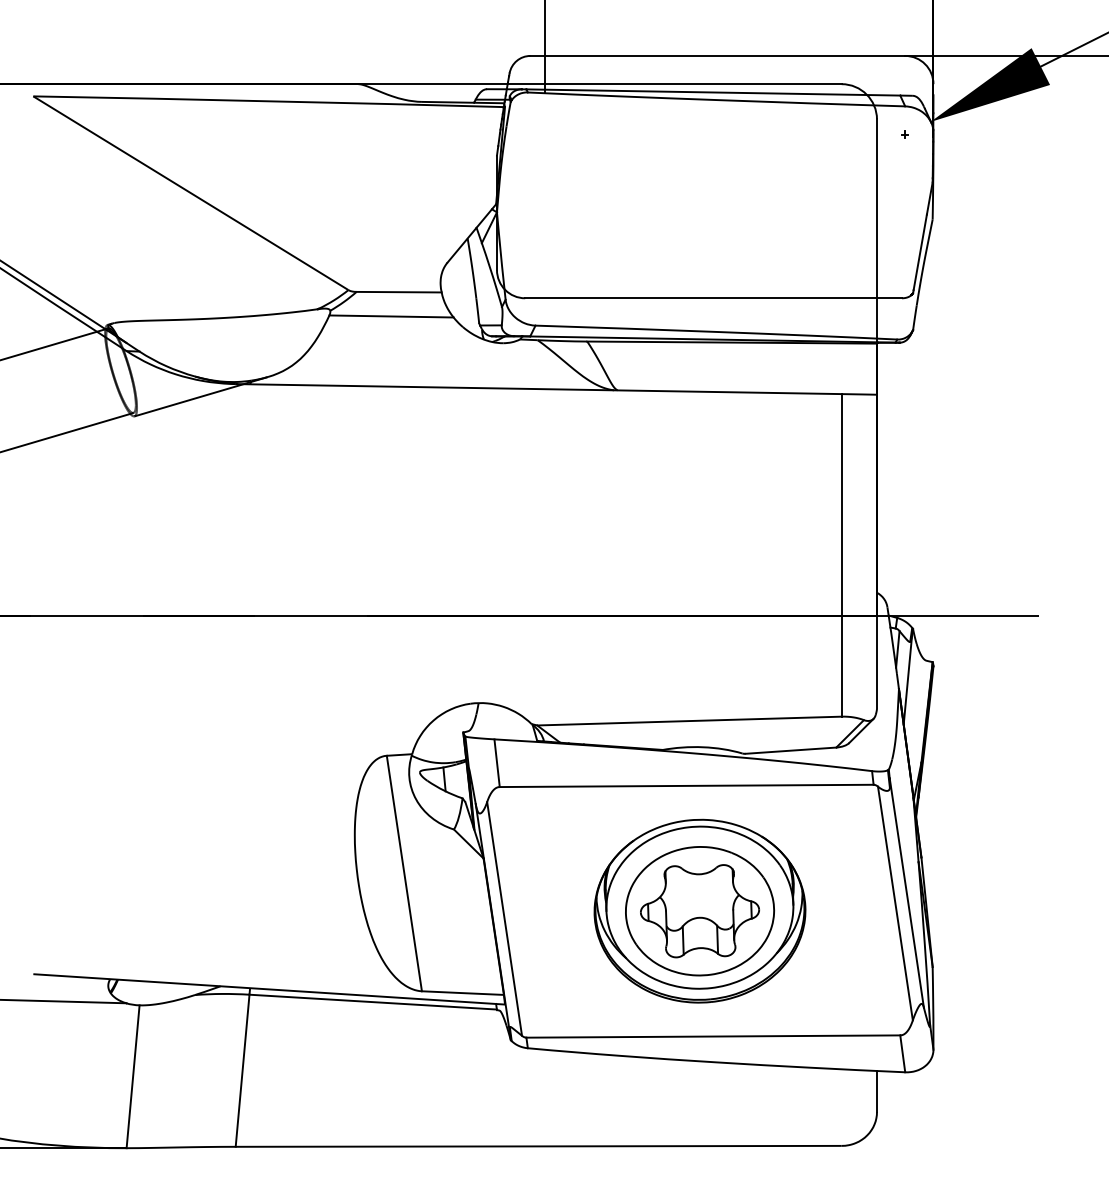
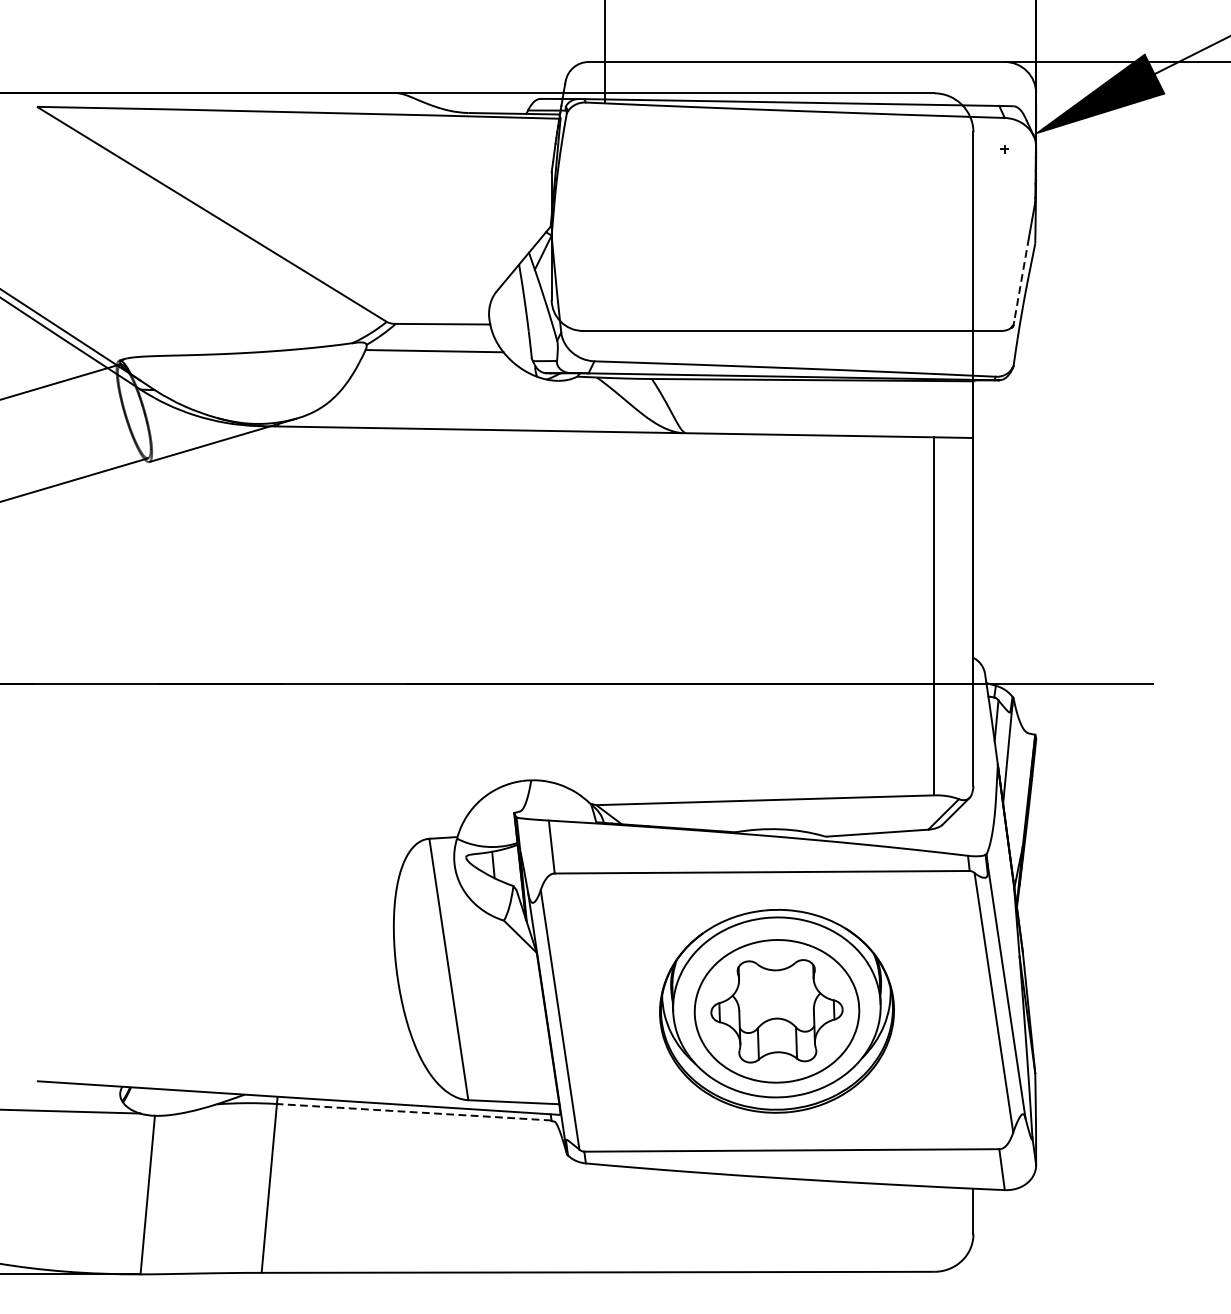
line: (920, 252) -> (1021, 280), solid -> dashed
line: (373, 1002) -> (414, 1112), solid -> dashed

